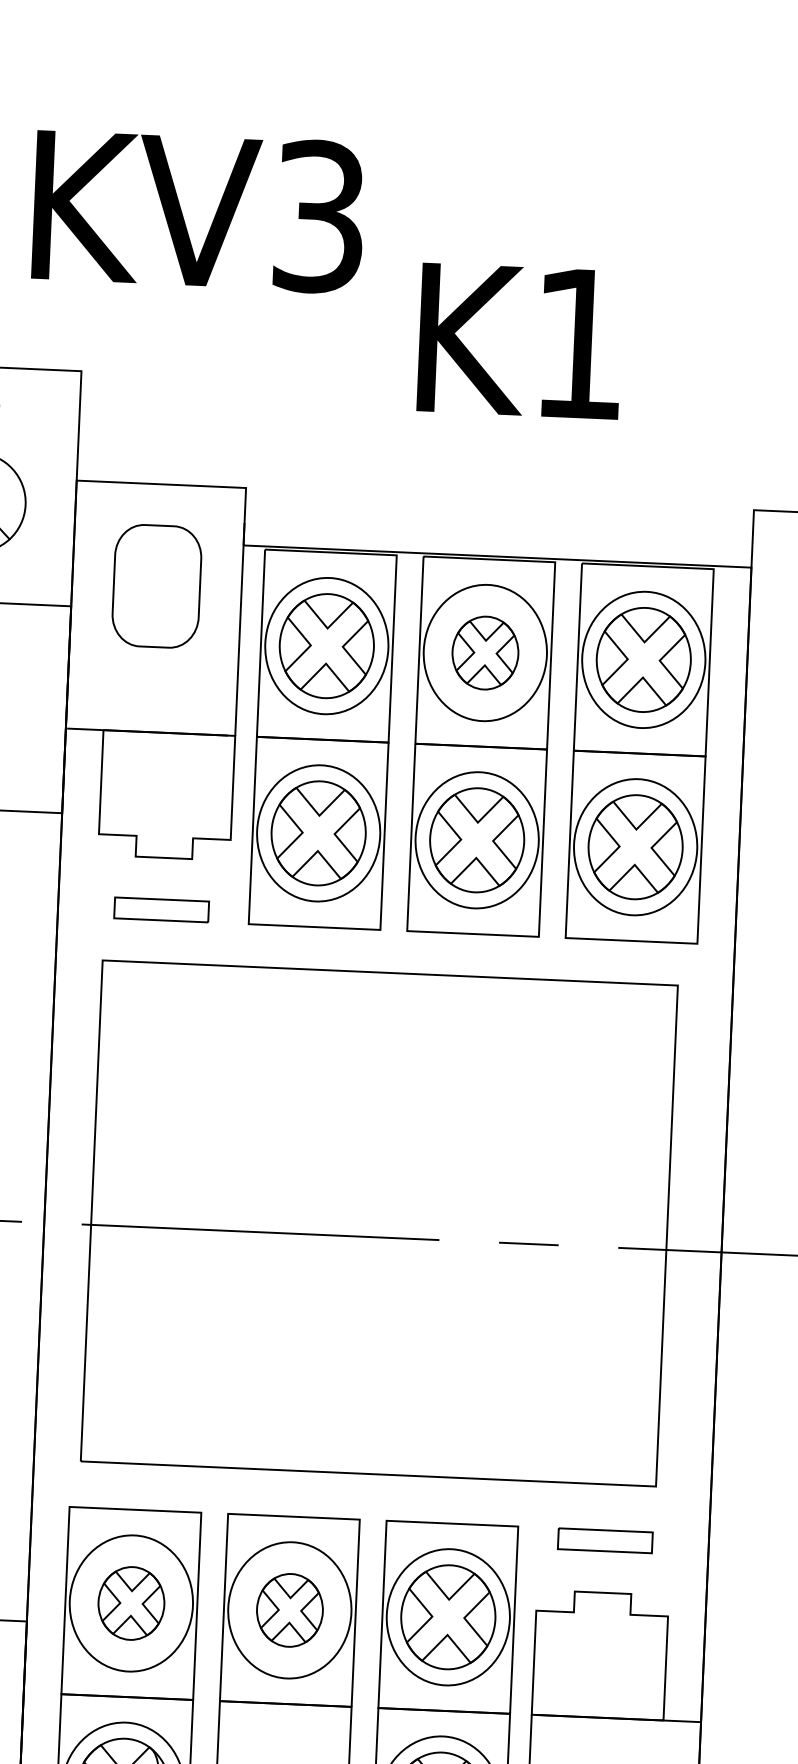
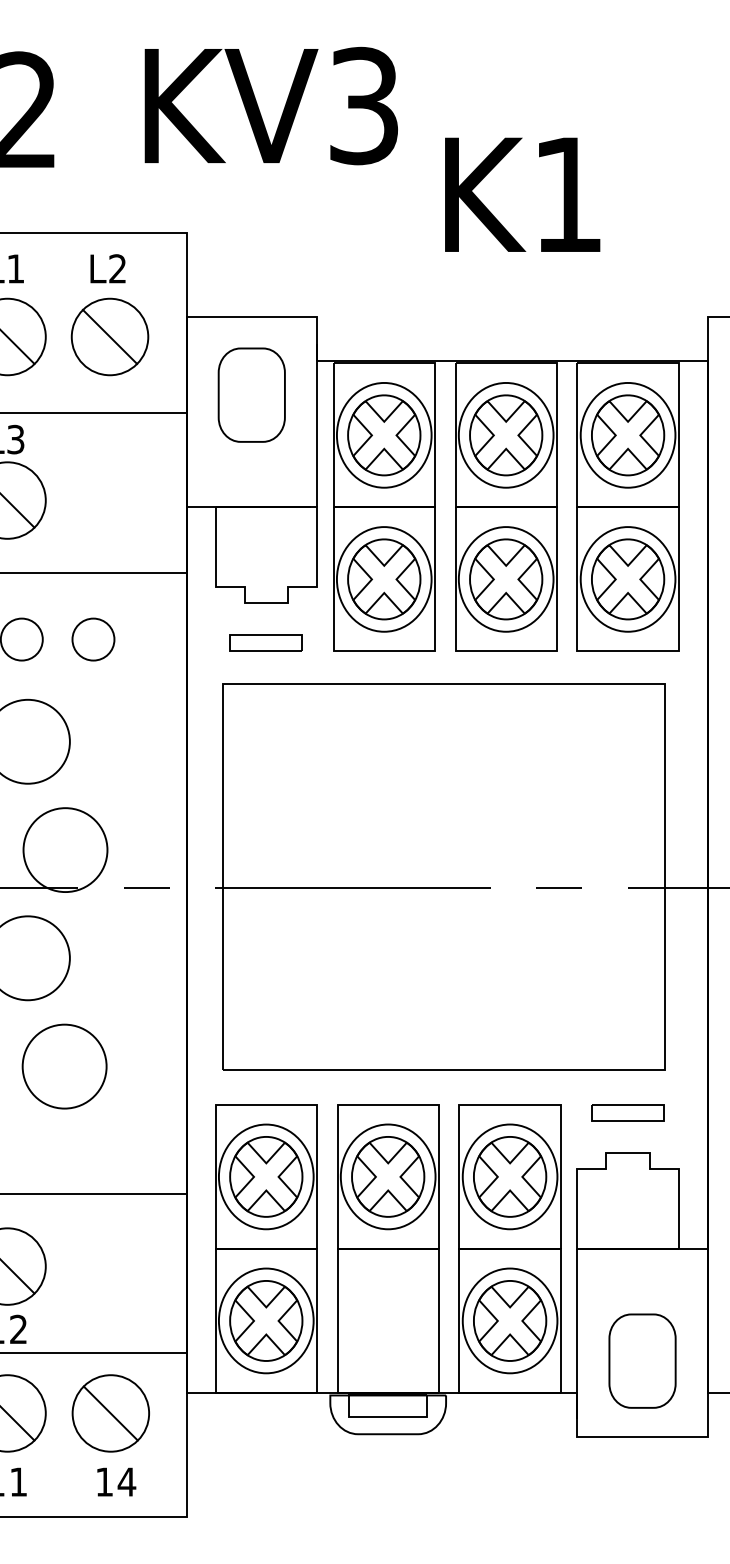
part: (485, 653) -> (506, 435), size x1.43
part: (131, 1602) -> (266, 1176), size x1.43
part: (290, 1609) -> (388, 1176), size x1.43

